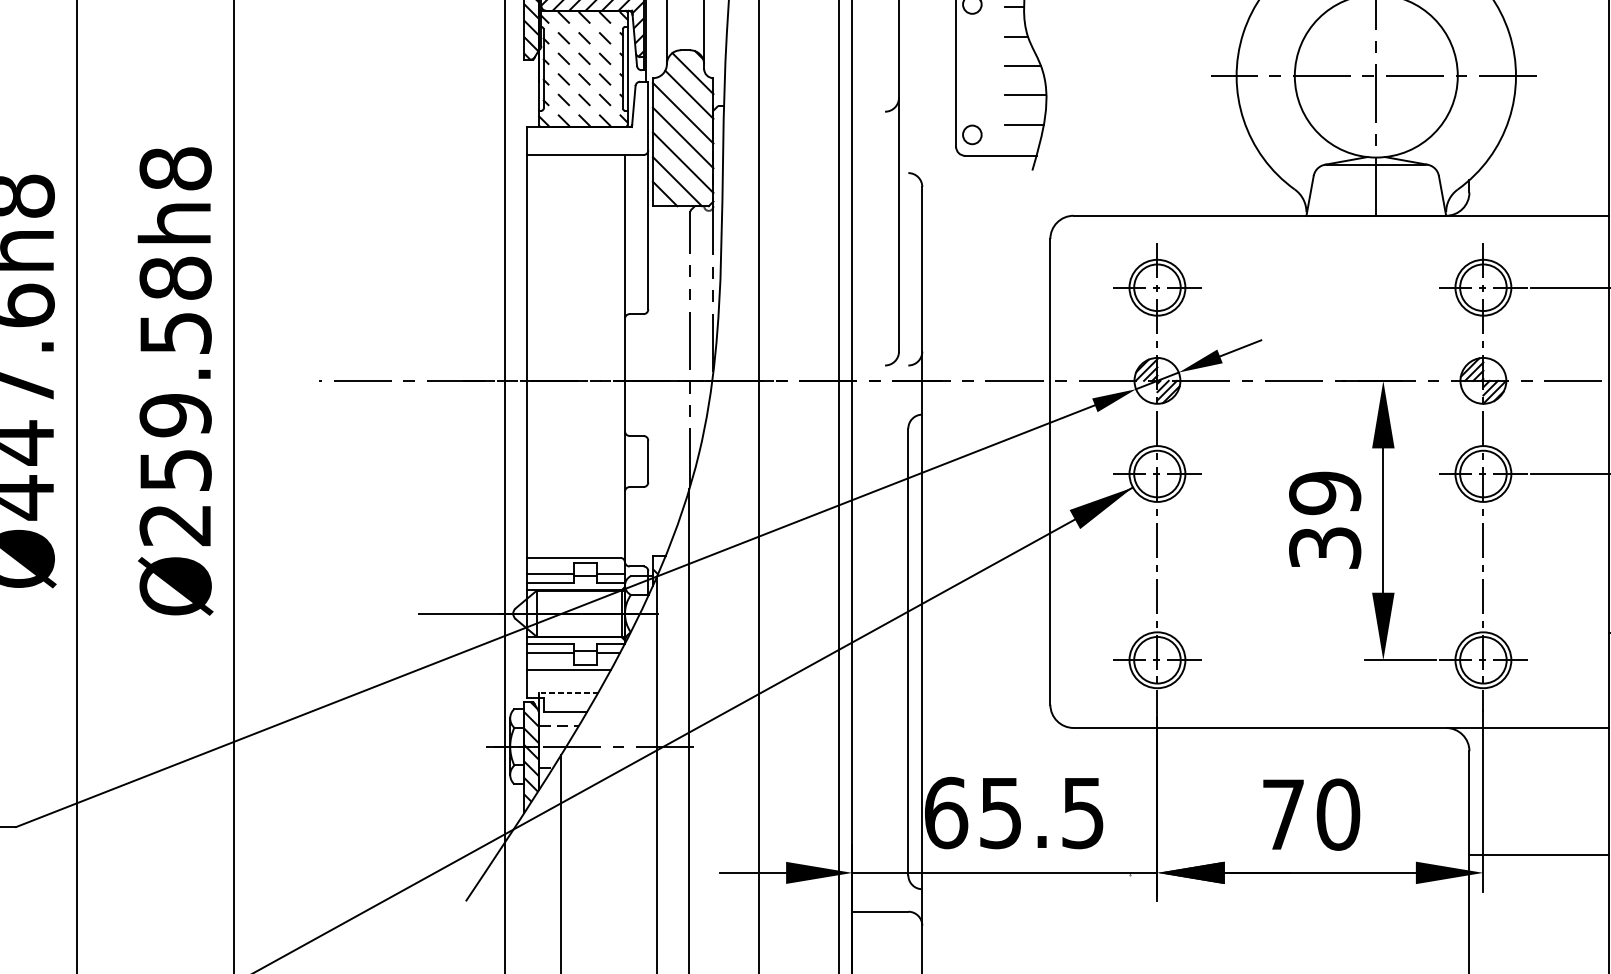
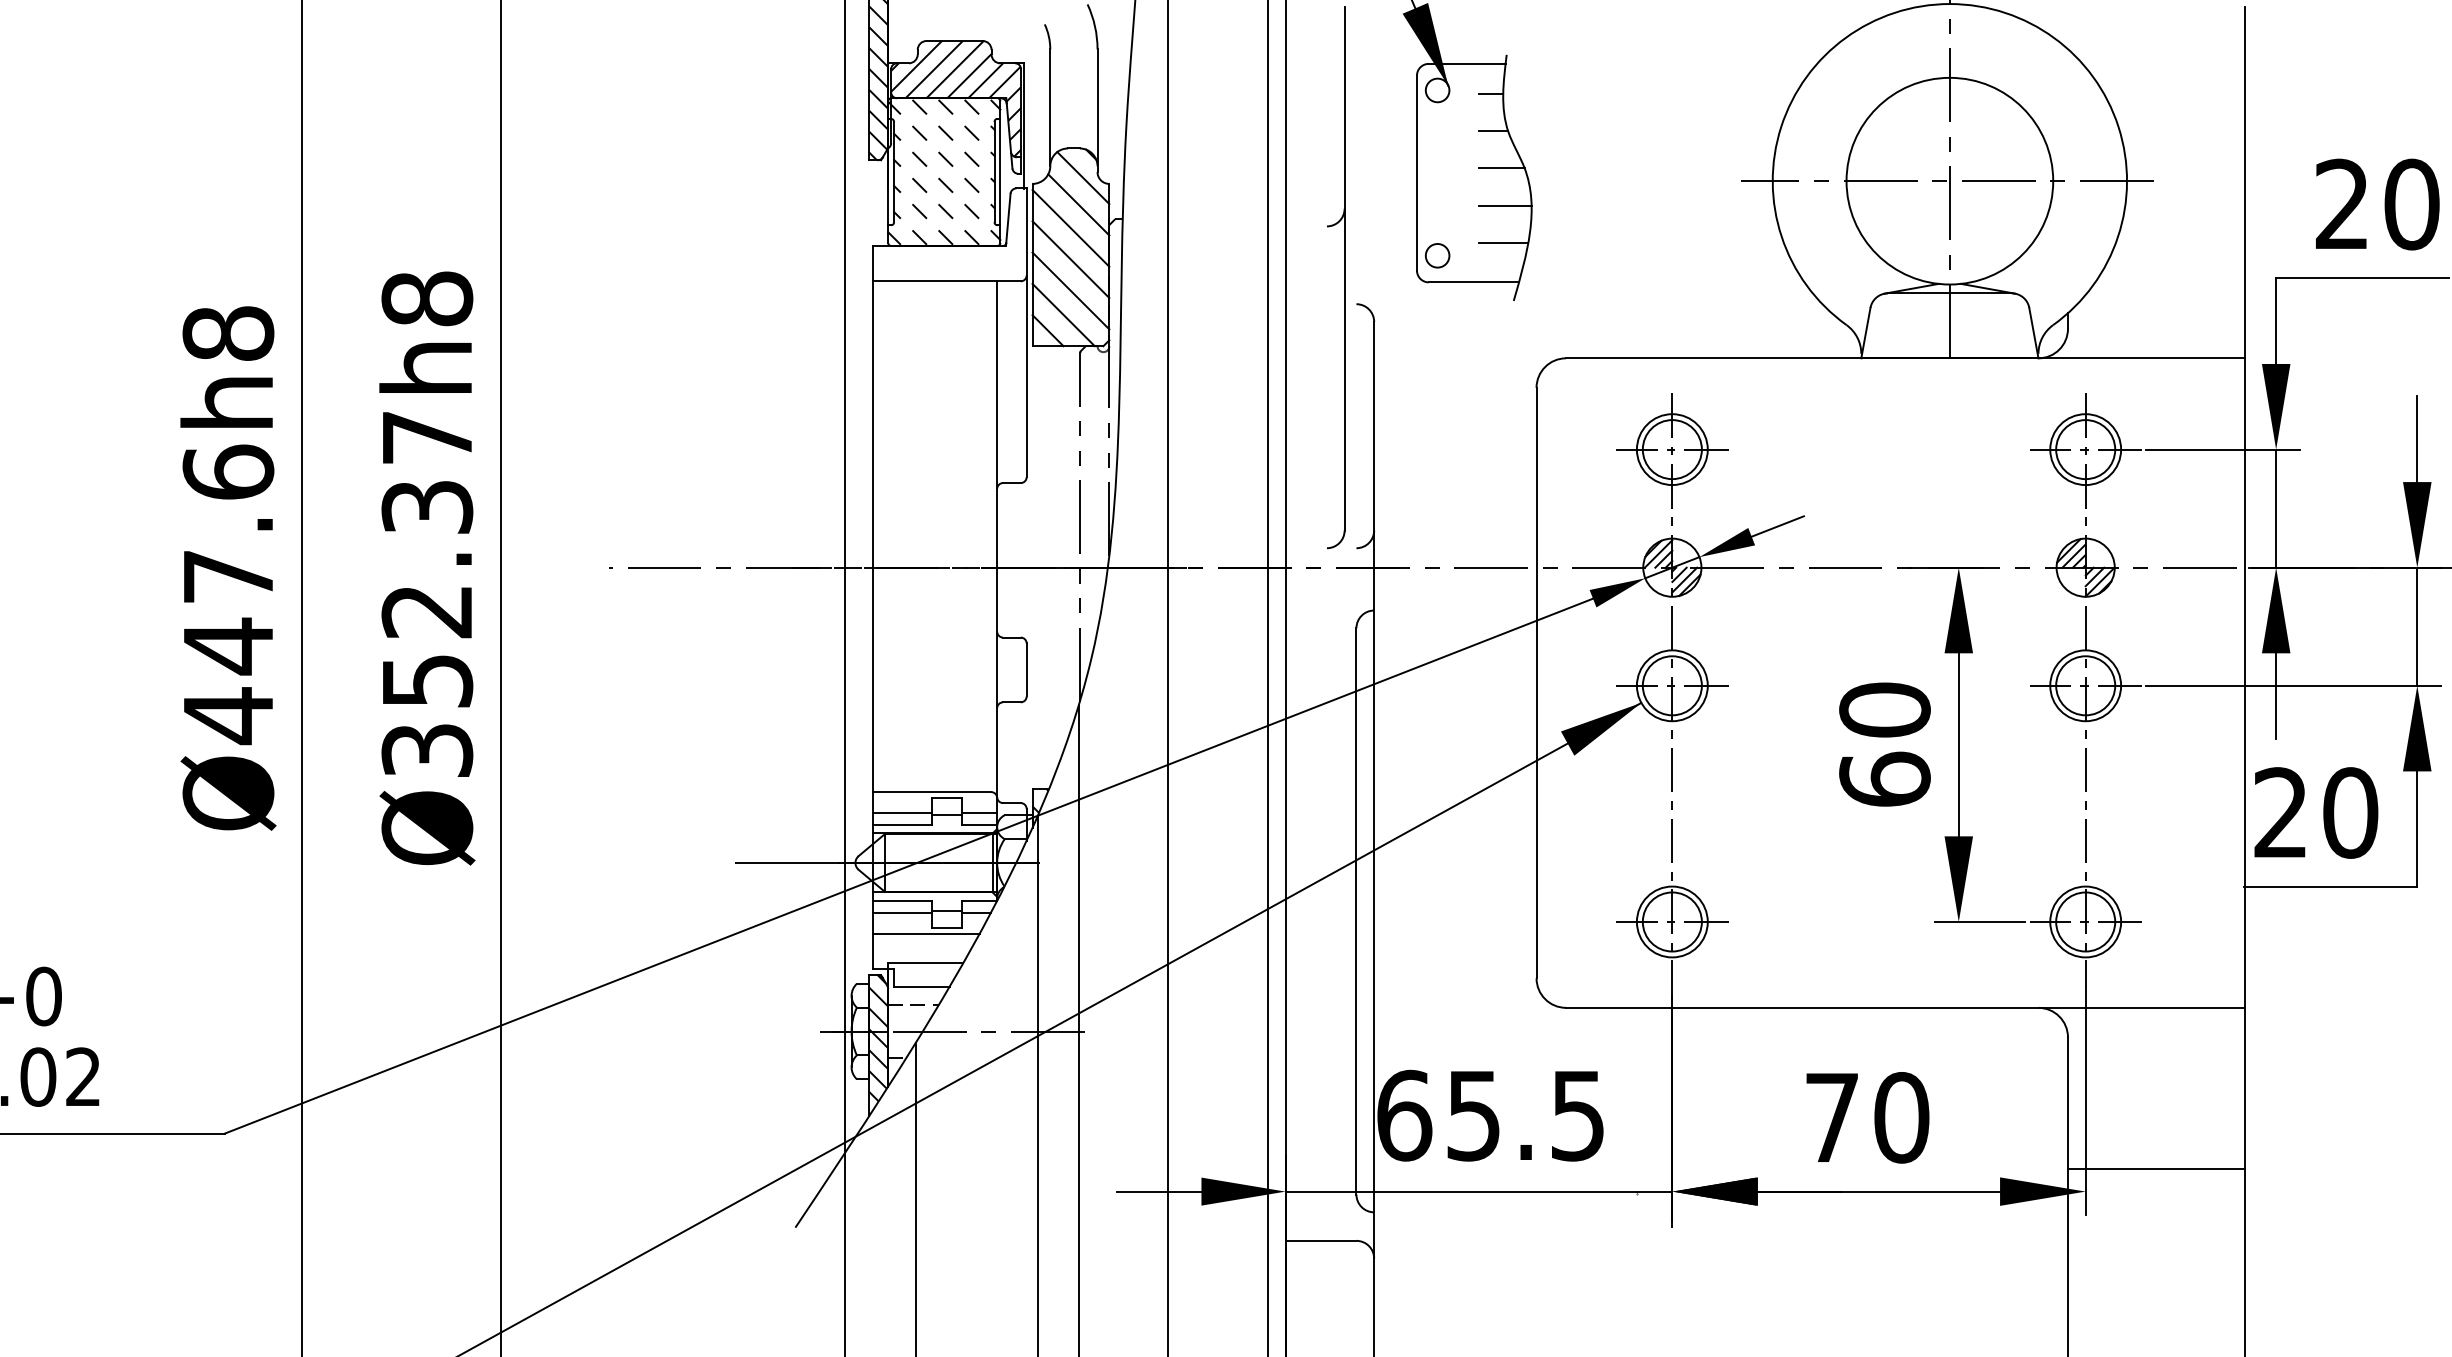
text: (175, 401) -> (427, 593), Ø259.58h8 -> Ø352.37h8
text: (1324, 520) -> (1884, 744), 39 -> 60
line: (568, 693) -> (925, 963), dashed -> solid

